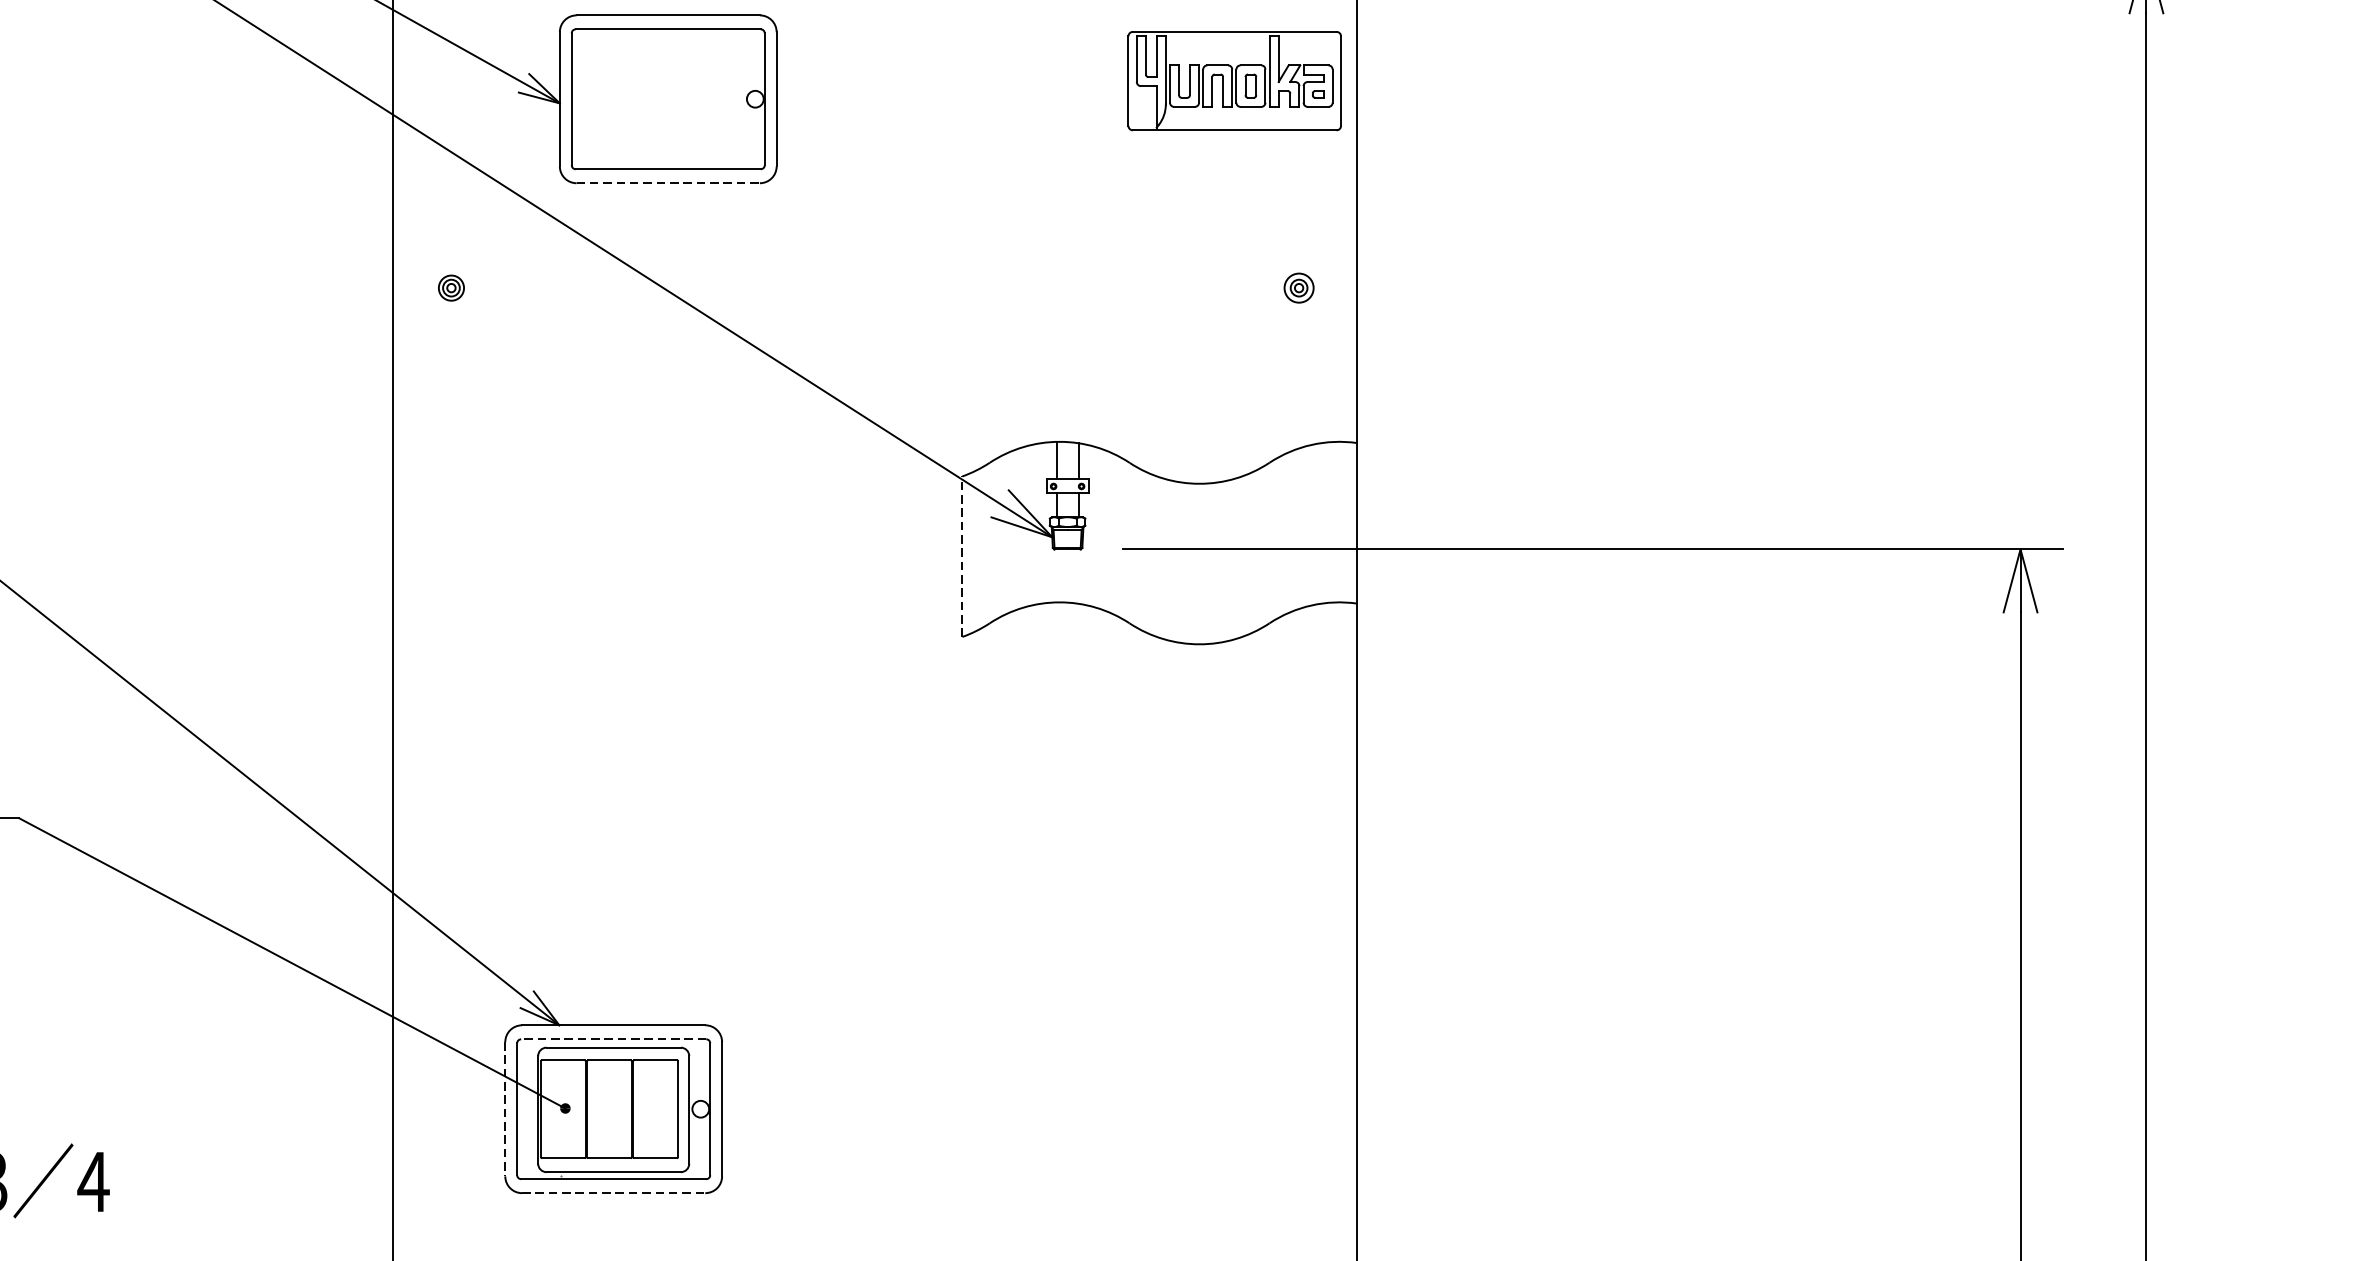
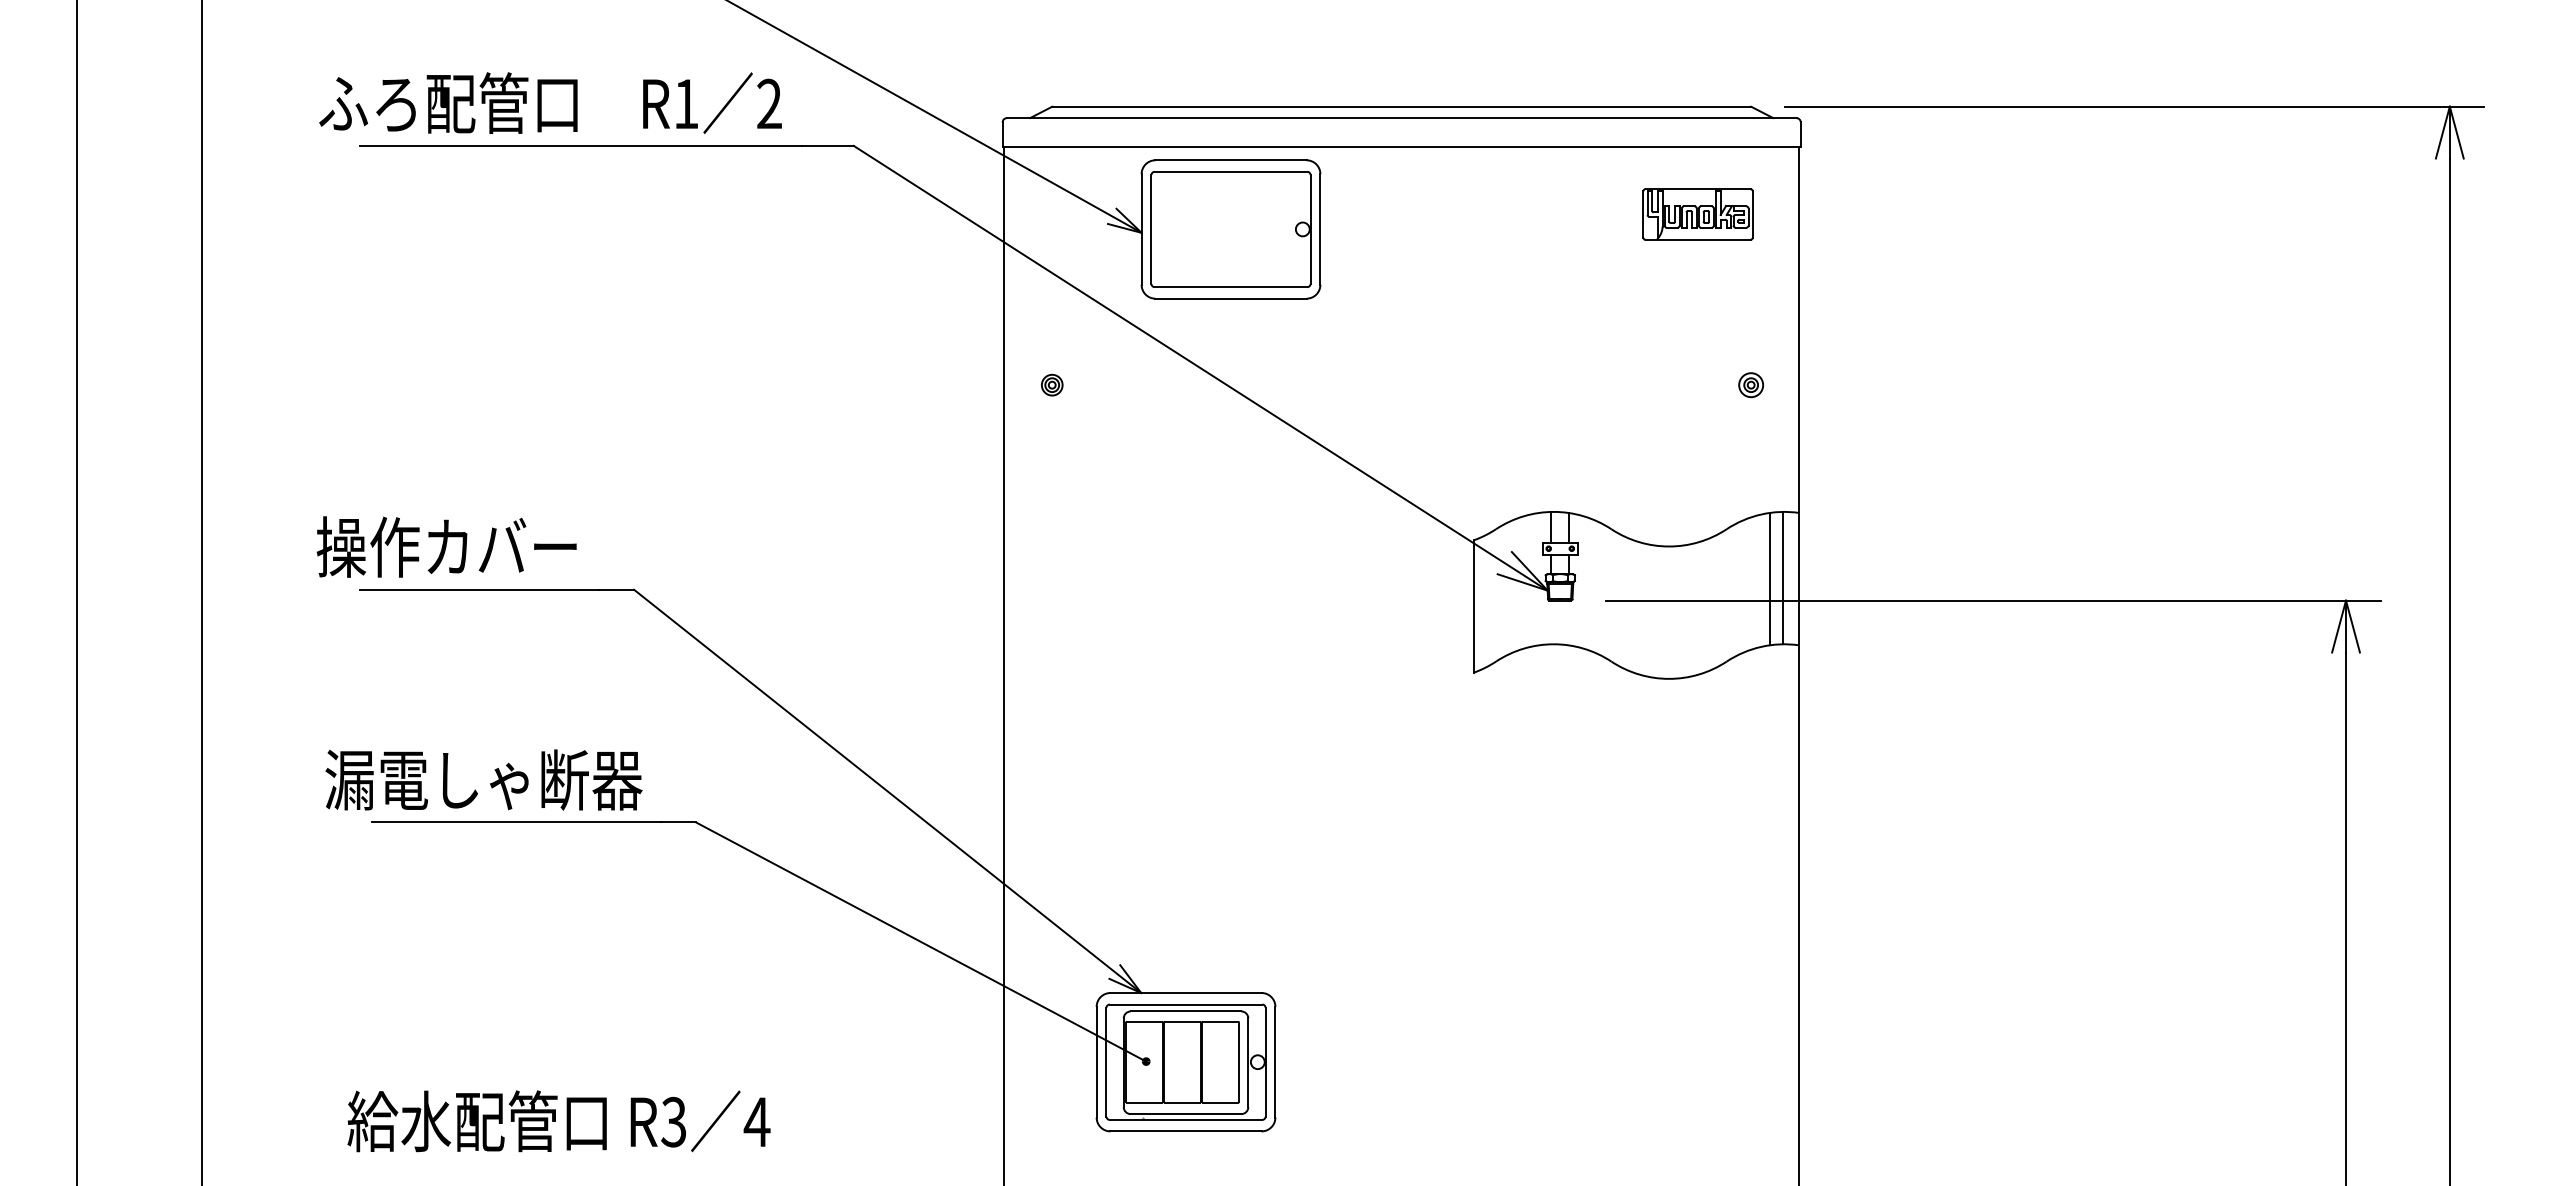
part: (1234, 81) -> (1697, 214), size x0.62
line: (668, 183) -> (1231, 298), dashed -> solid
line: (1337, 521) -> (1782, 577), added
line: (1322, 522) -> (1770, 578), added
line: (962, 556) -> (1473, 606), dashed -> solid
line: (613, 1039) -> (1185, 1004), dashed -> solid
line: (505, 1109) -> (1096, 1062), dashed -> solid
line: (614, 1193) -> (1186, 1131), dashed -> solid

